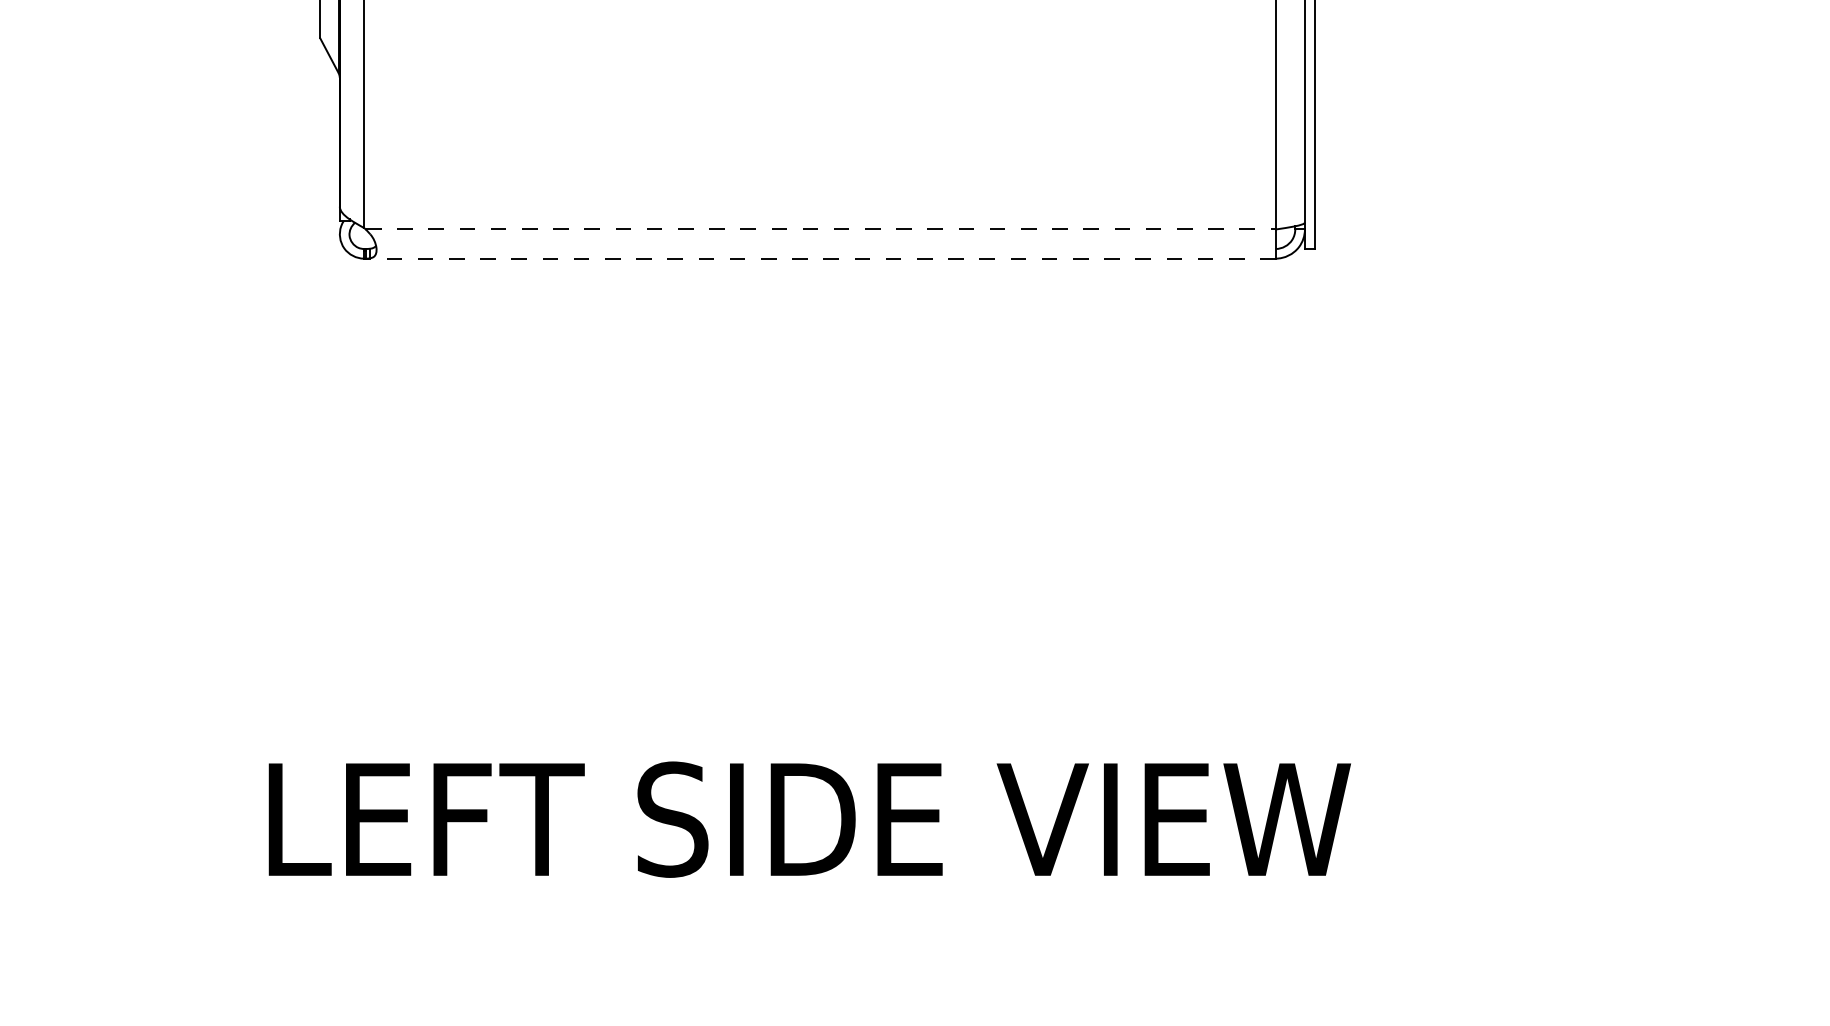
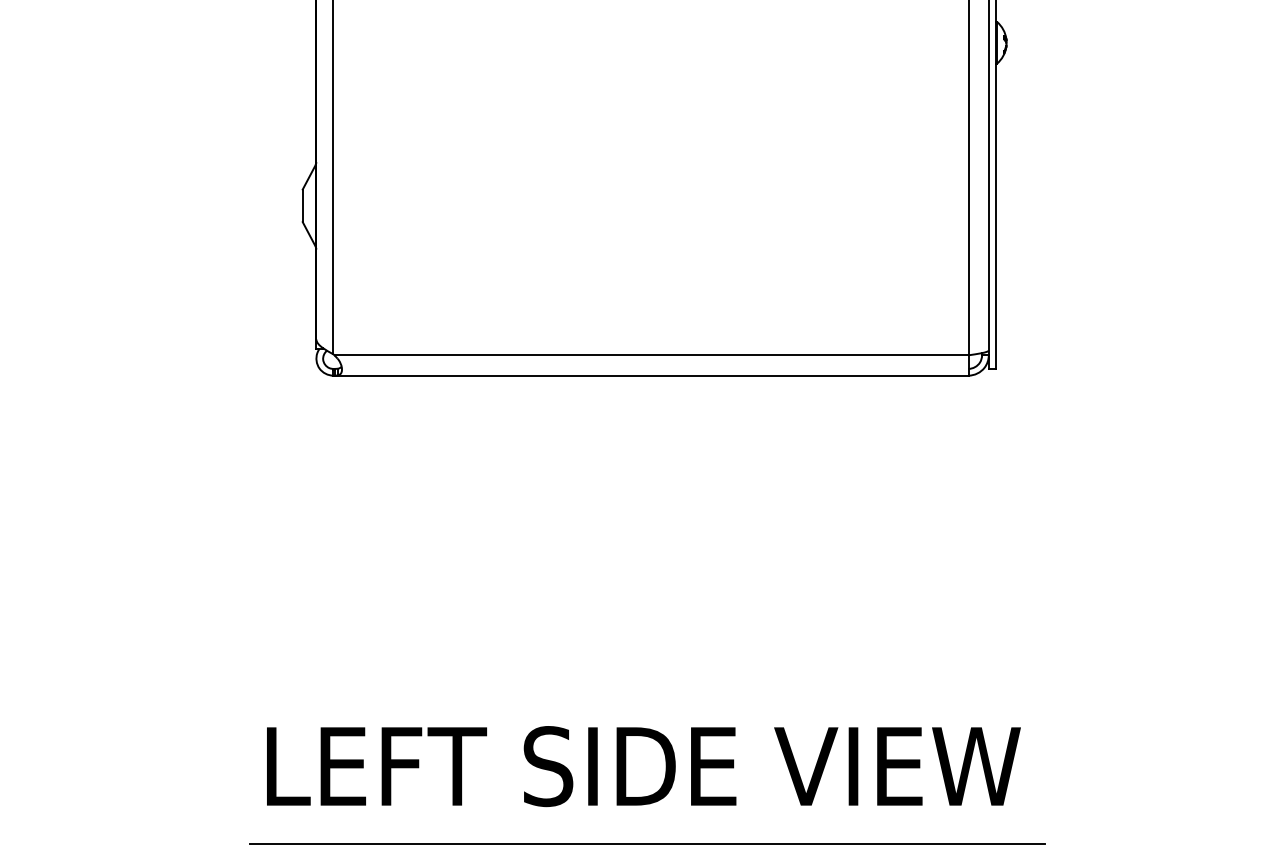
line: (820, 229) -> (651, 355), dashed -> solid
line: (820, 258) -> (651, 375), dashed -> solid
line: (813, 931) -> (646, 844), added

